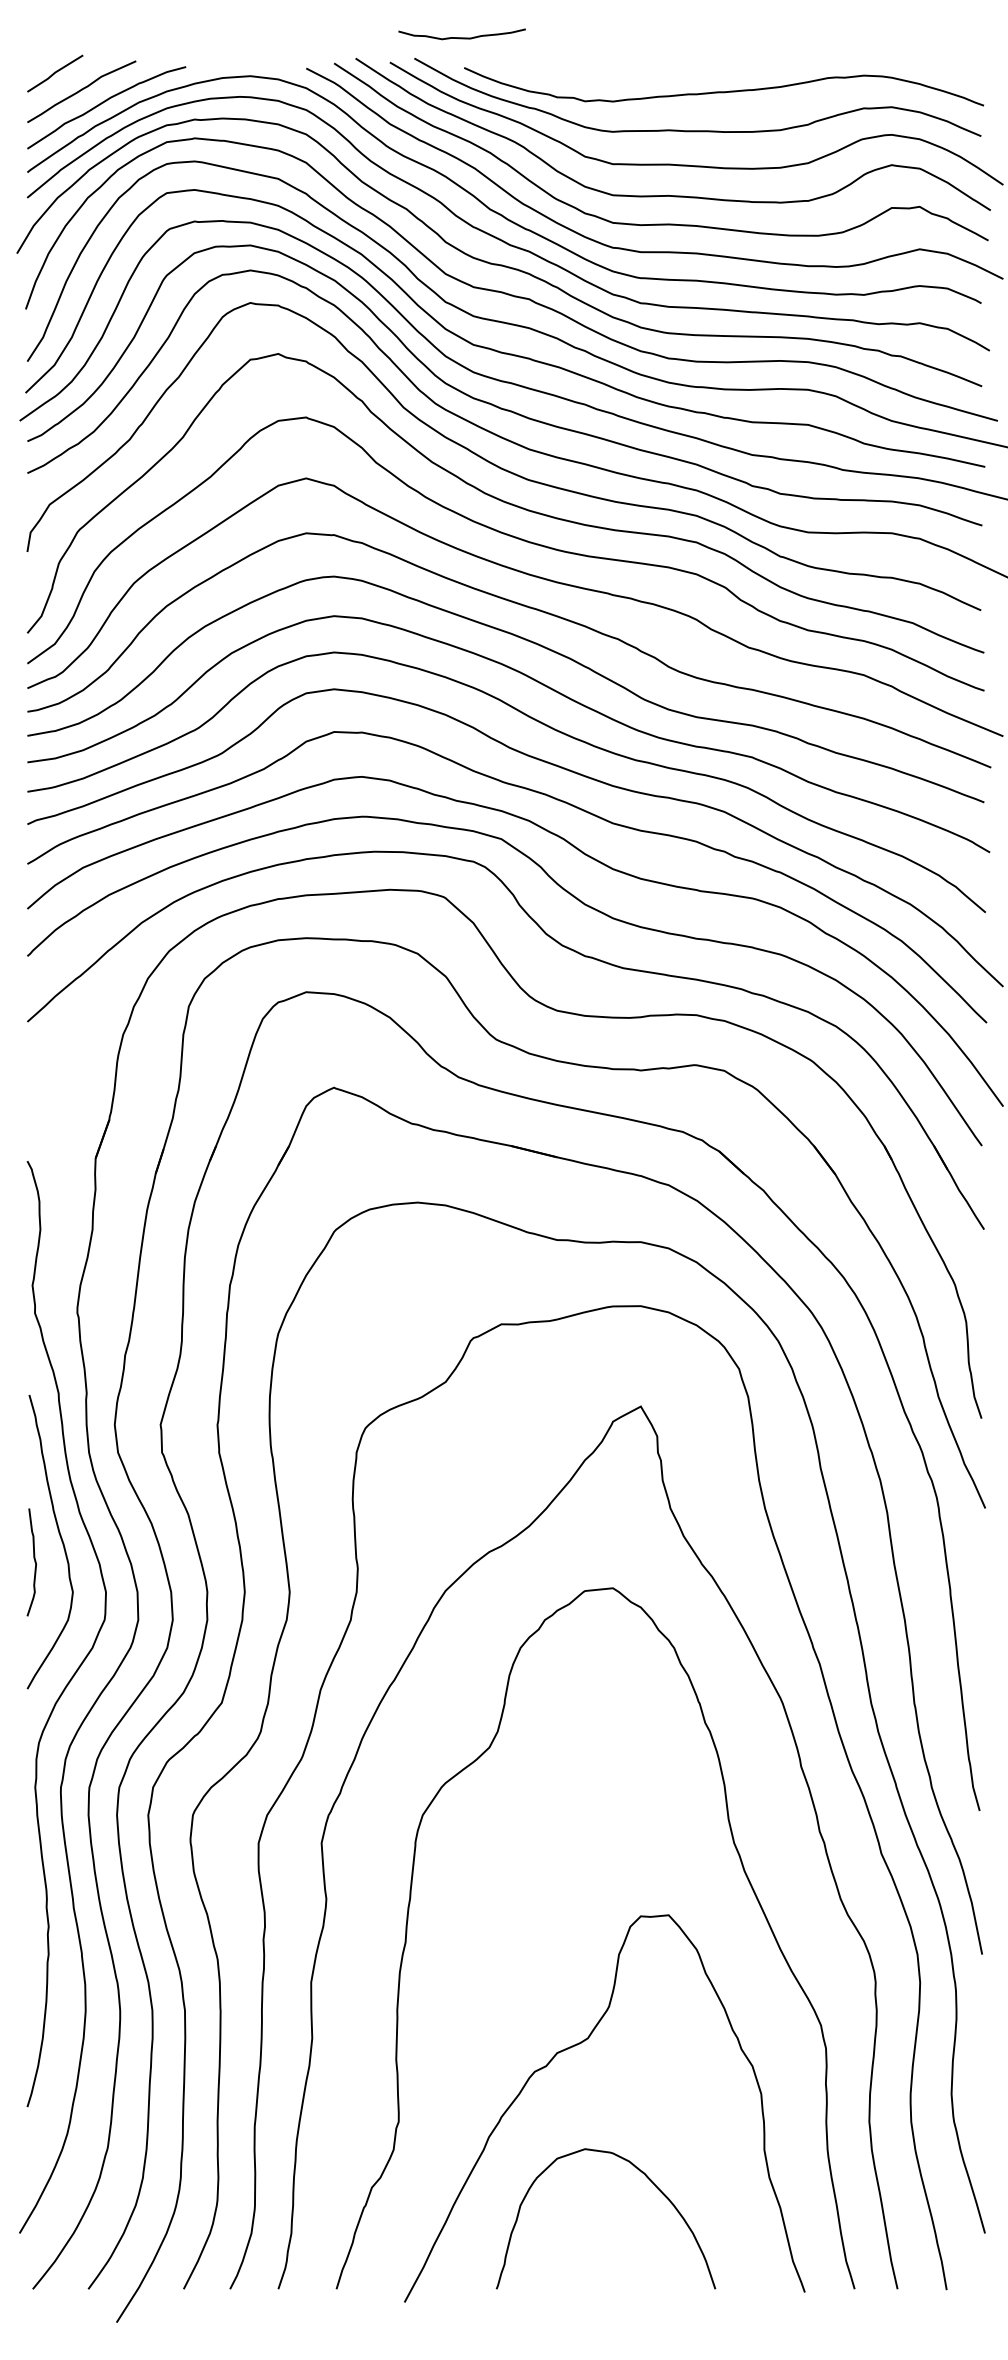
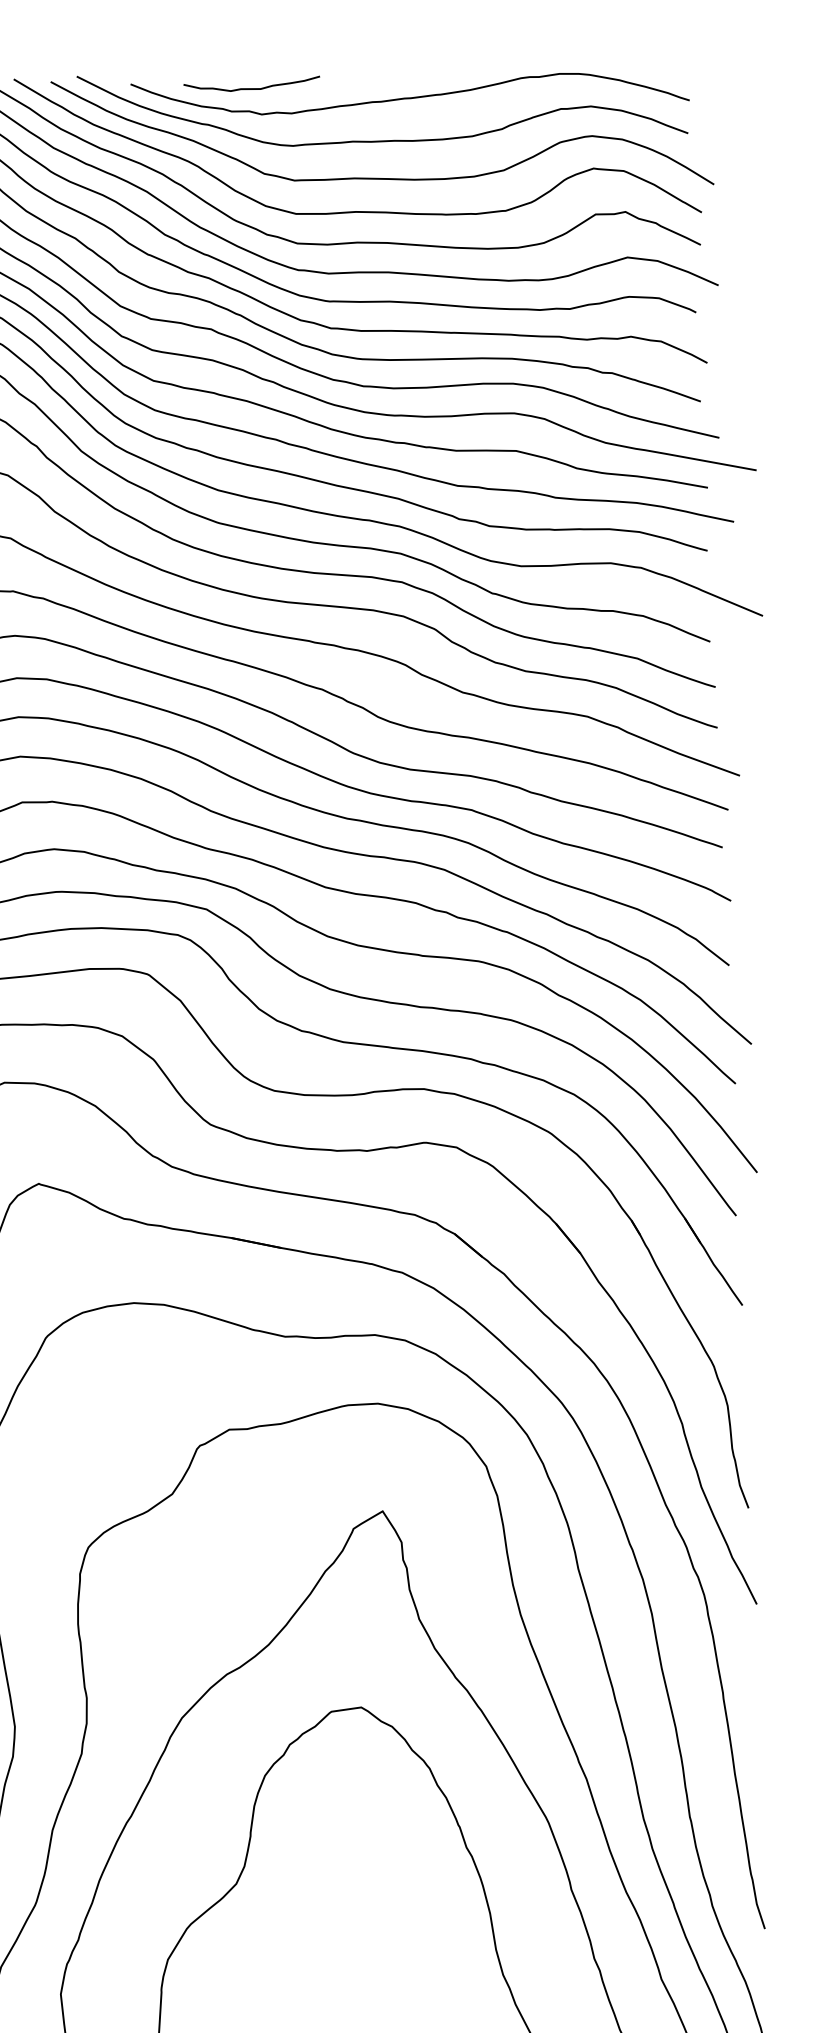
curve: (461, 37) -> (251, 88), moved

